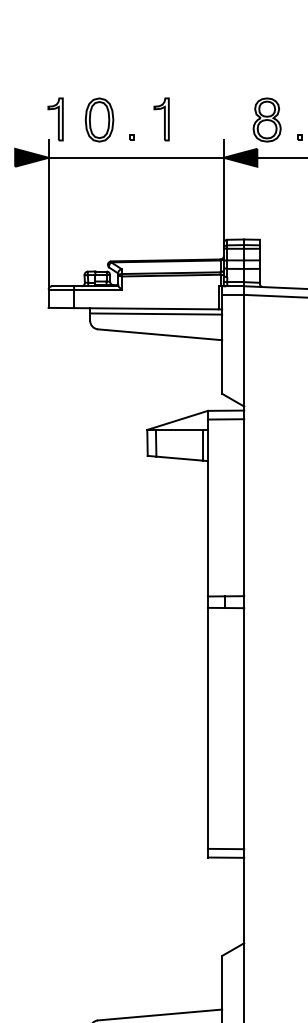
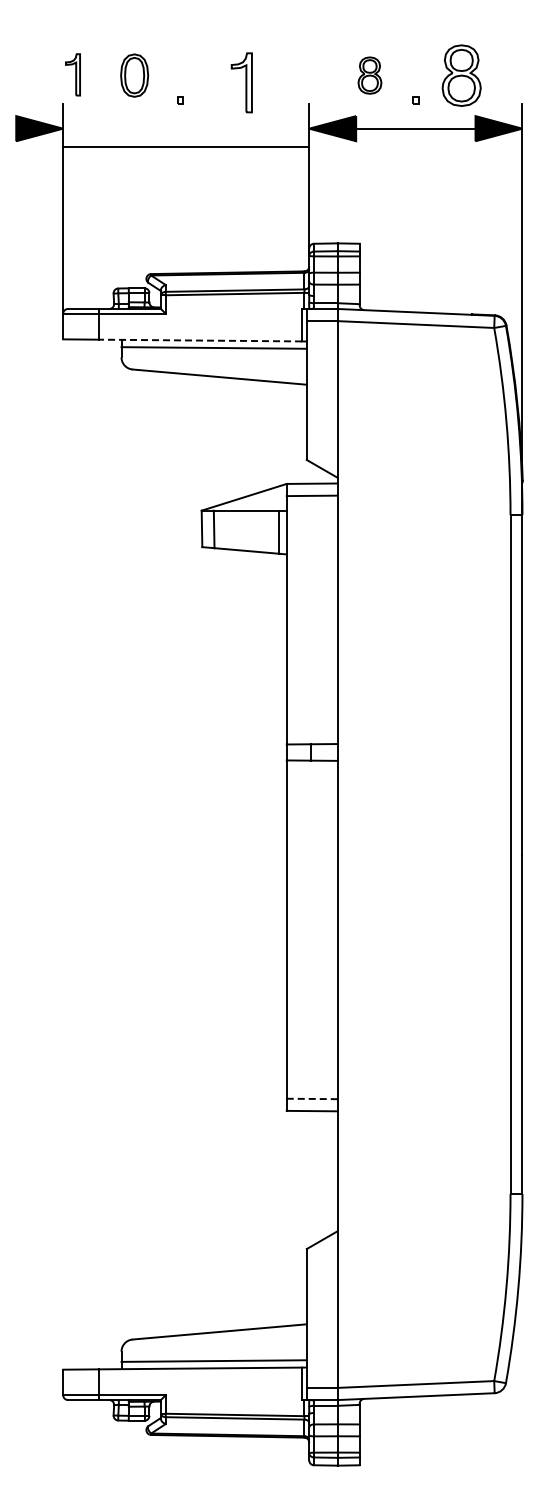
part: (55, 119) -> (72, 74), size x0.7
part: (99, 119) -> (134, 75), size x0.7
part: (161, 119) -> (241, 82), moved
part: (266, 119) -> (369, 75), size x0.6
line: (136, 157) -> (186, 146), moved
line: (146, 308) -> (200, 340), solid -> dashed
line: (226, 848) -> (312, 1098), solid -> dashed

